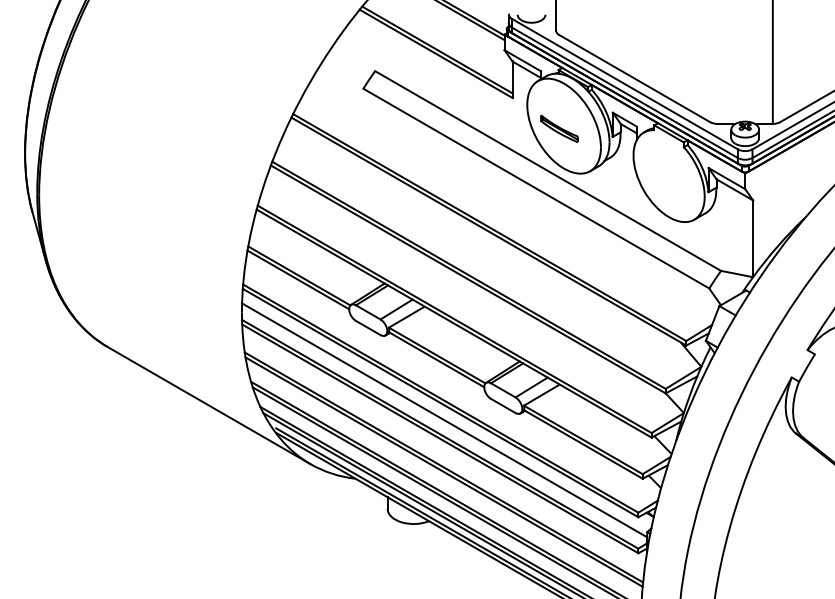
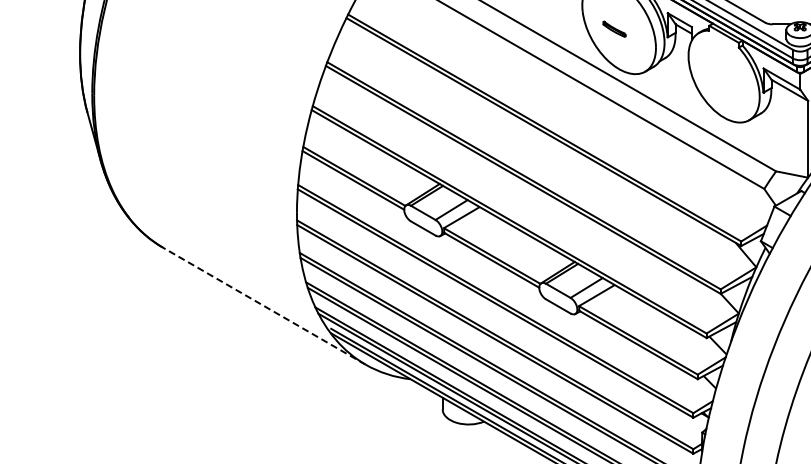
part: (559, 128) -> (614, 28), size x0.6
line: (208, 405) -> (263, 305), solid -> dashed
line: (444, 420) -> (499, 320), removed

